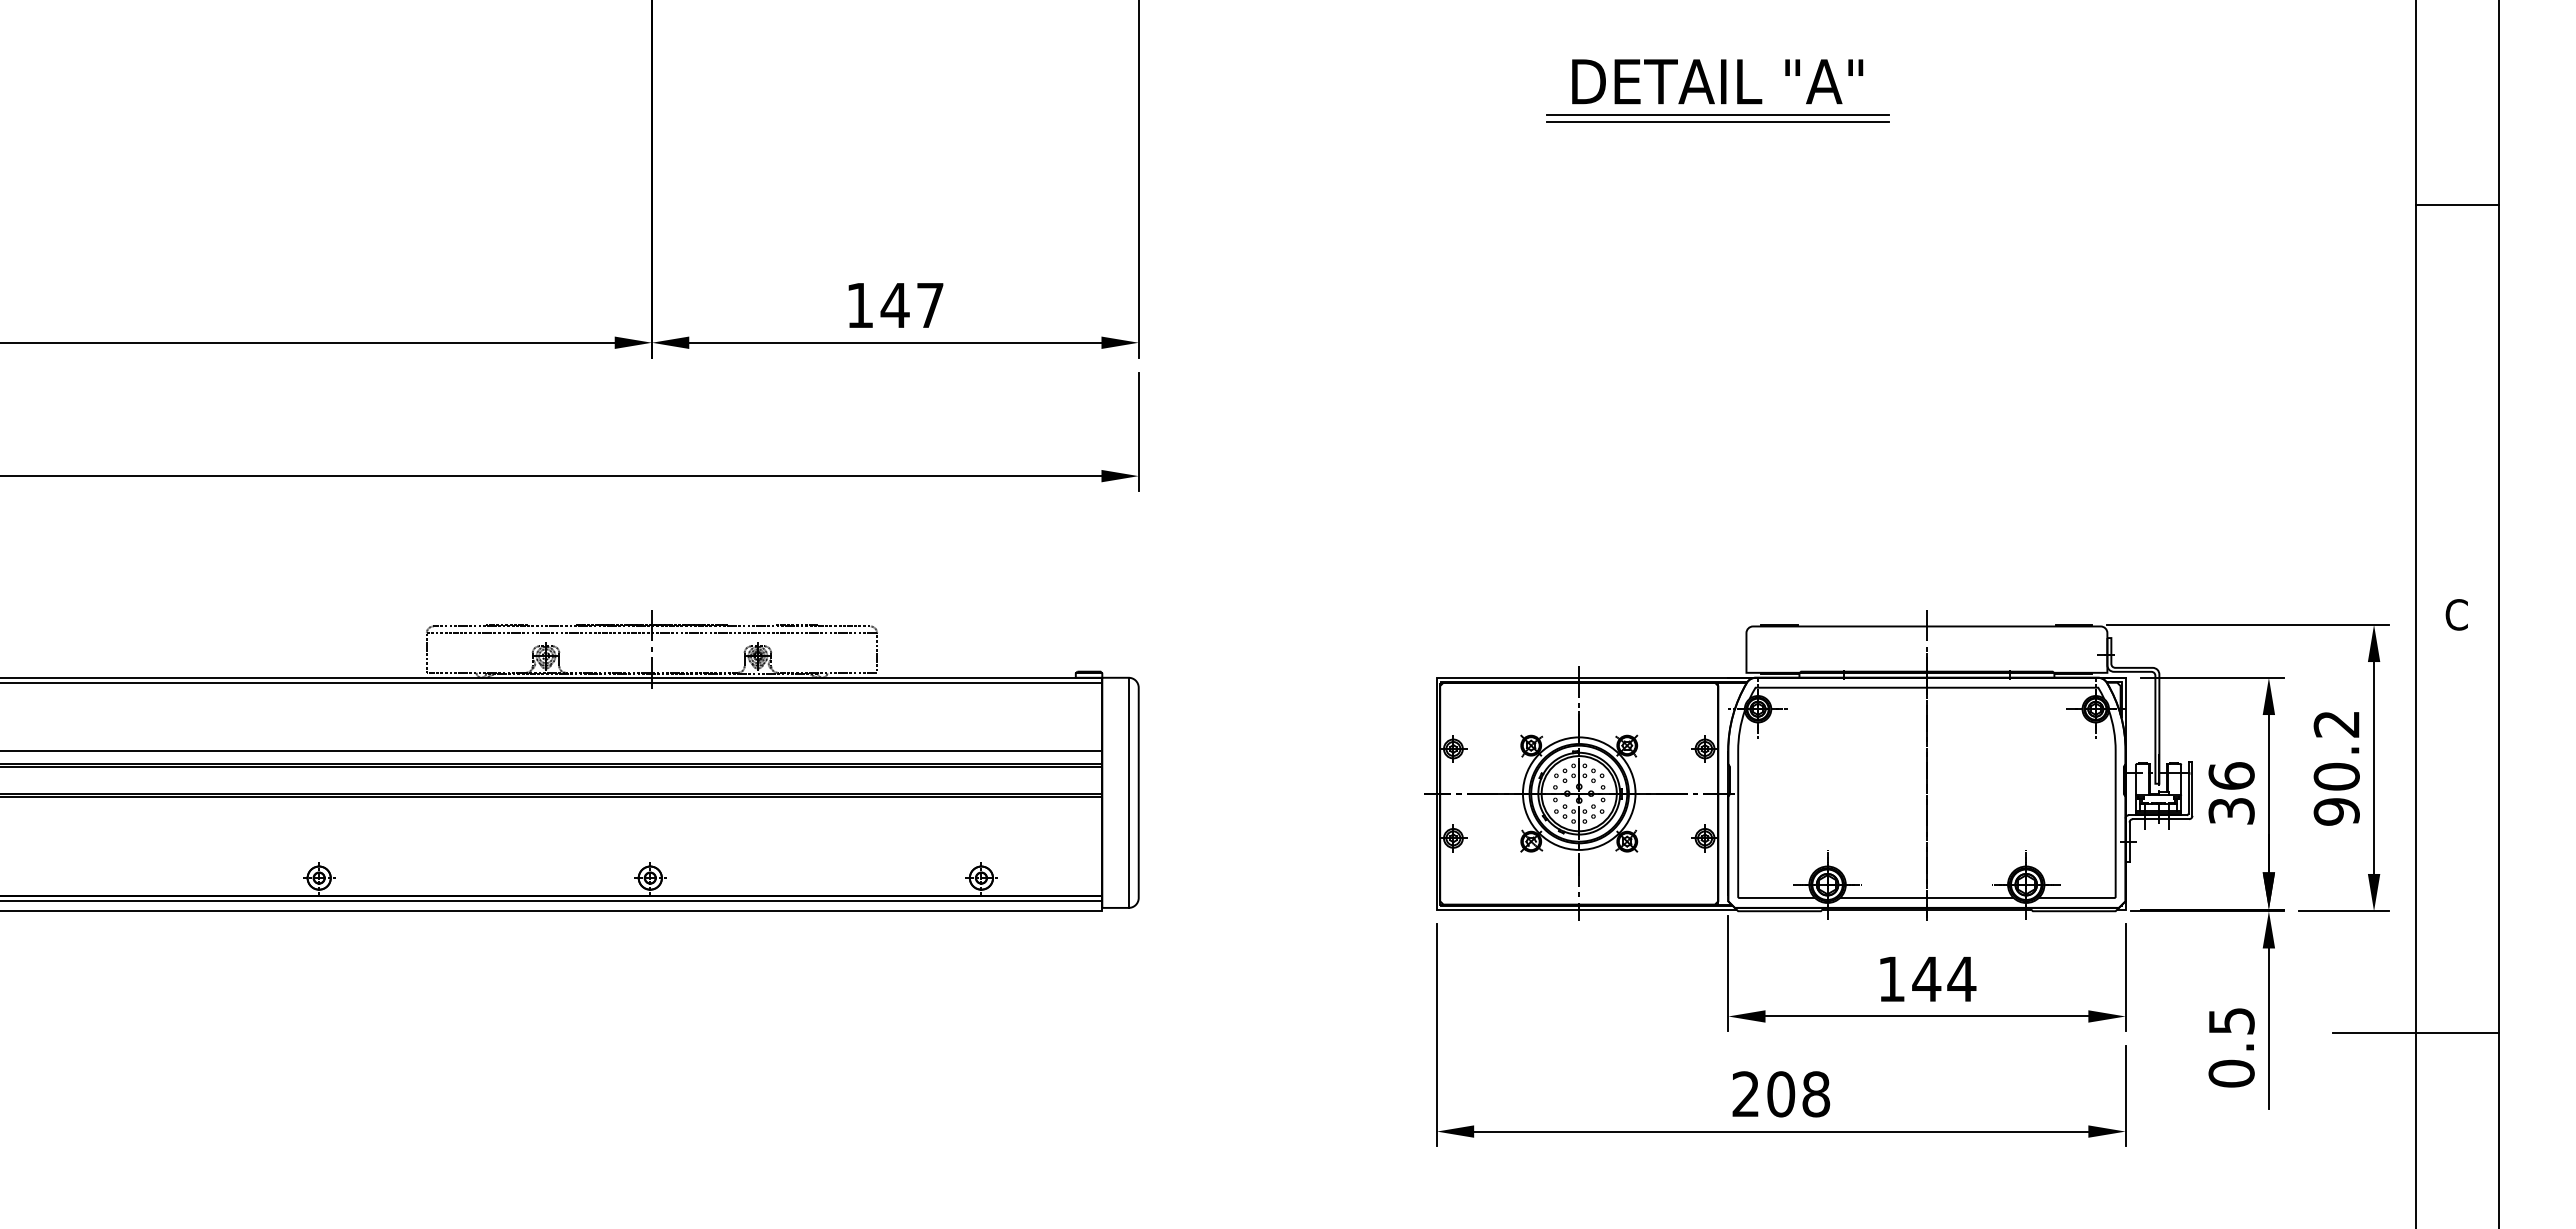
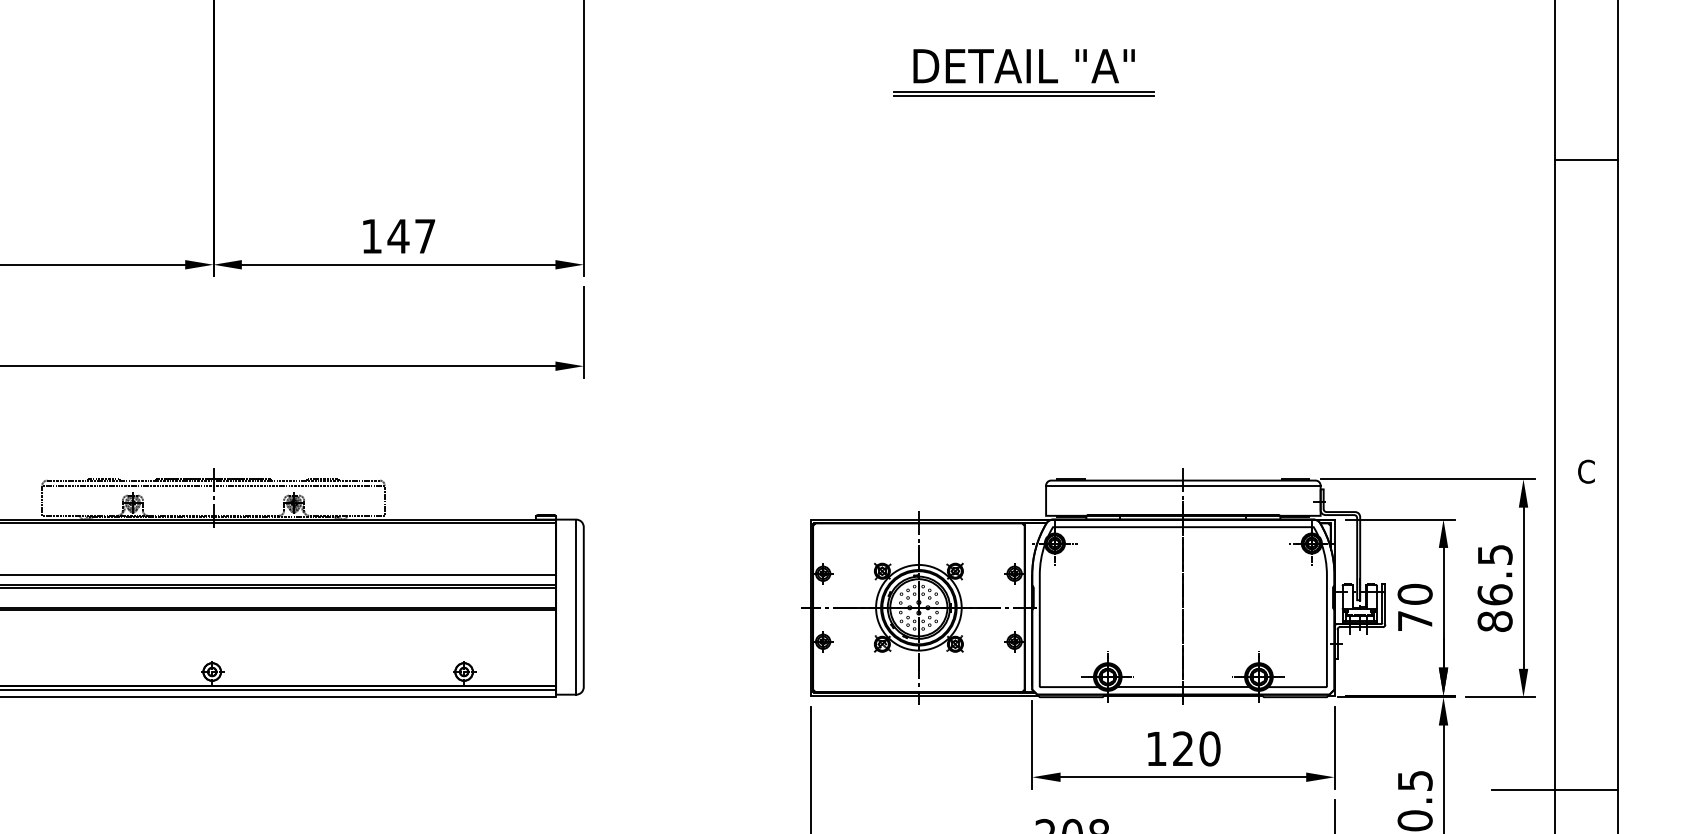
line: (1926, 633) -> (1183, 485), added
text: (2336, 768) -> (1494, 588), 90.2 -> 86.5
text: (2231, 793) -> (1415, 607), 36 -> 70
text: (1944, 979) -> (1196, 749), 144 -> 120

